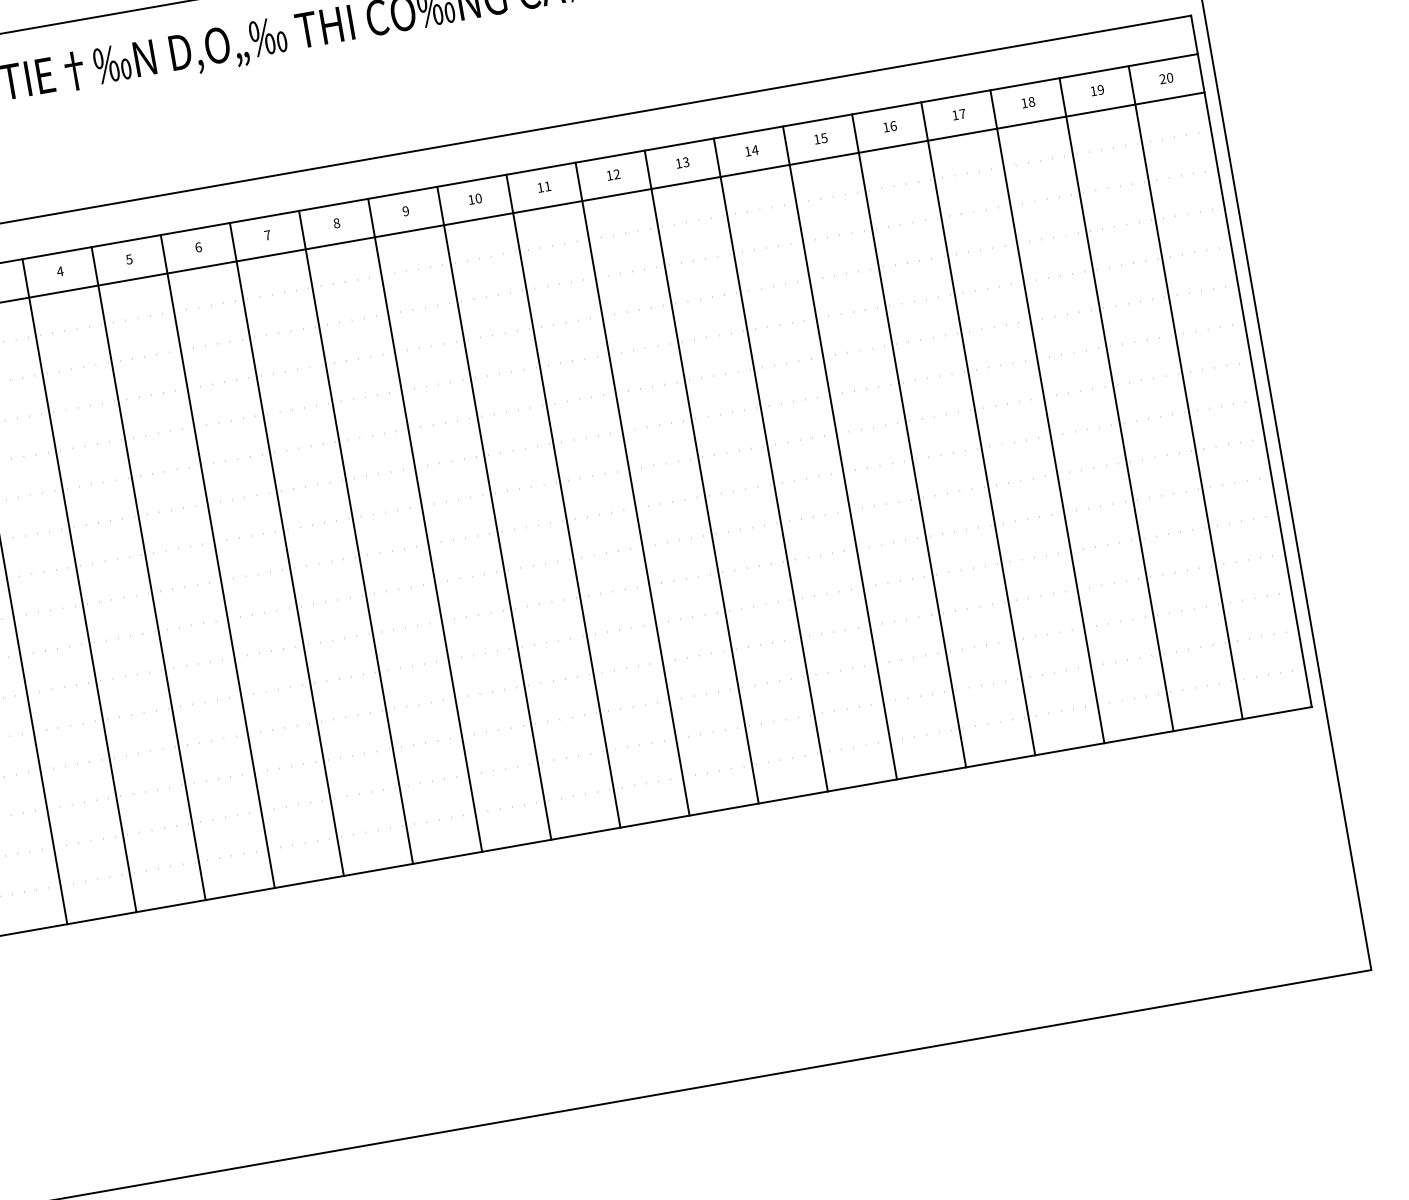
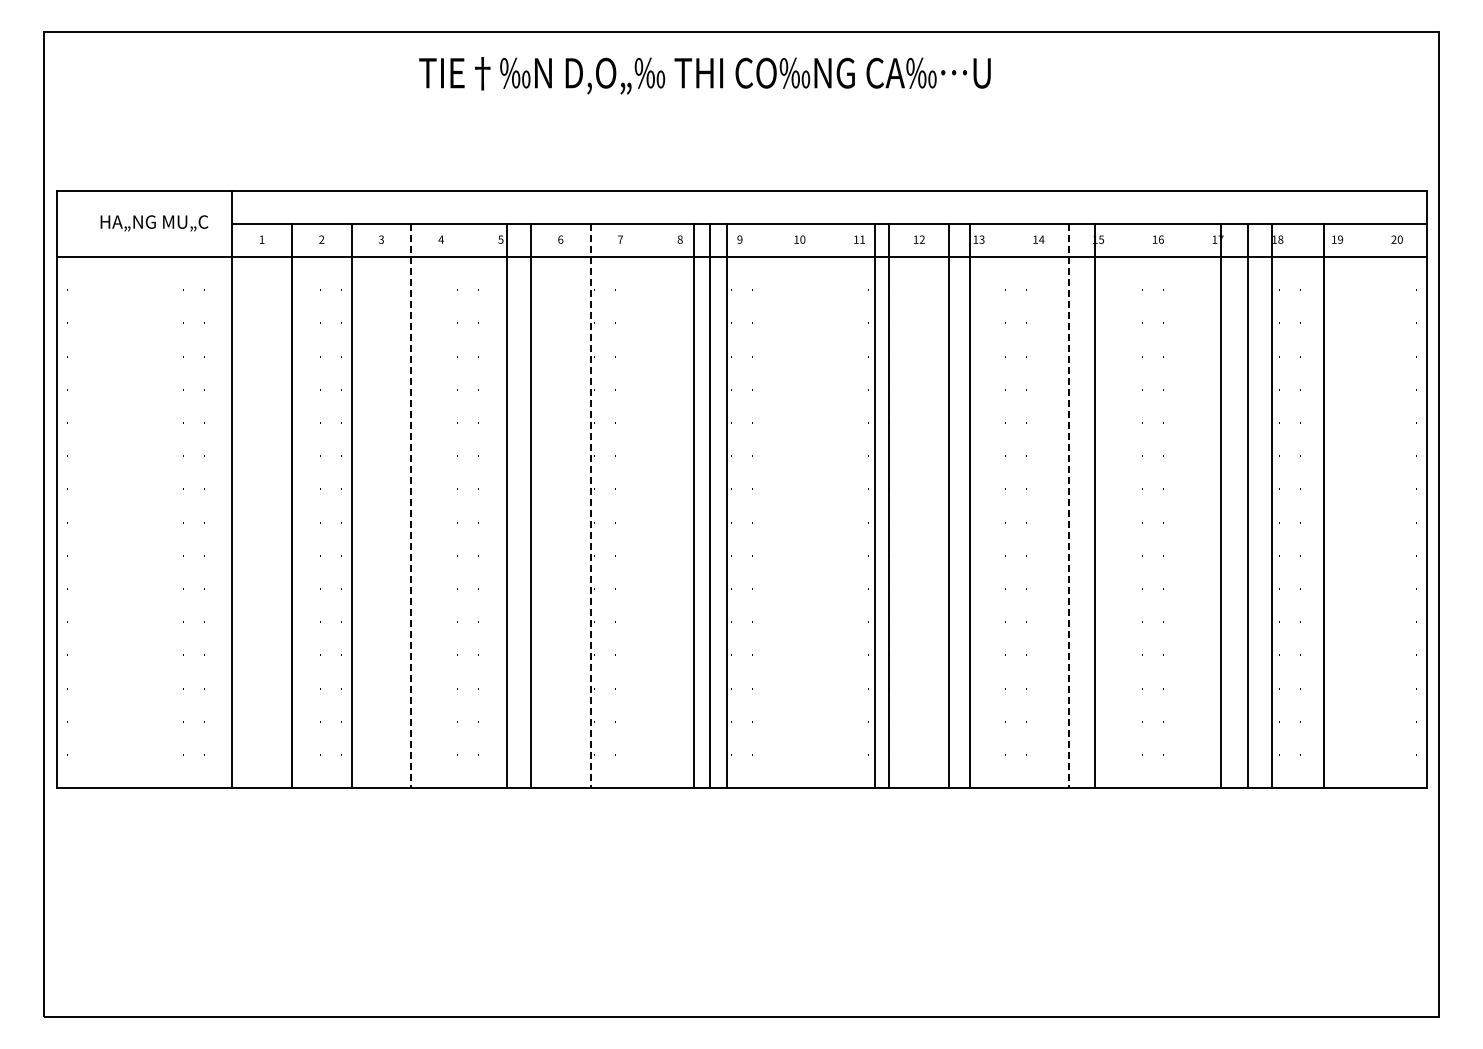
line: (1185, 392) -> (1324, 505), moved
line: (1116, 404) -> (1271, 505), moved
line: (978, 428) -> (1221, 505), moved
line: (909, 440) -> (1095, 505), moved
line: (840, 453) -> (1068, 506), solid -> dashed
line: (770, 464) -> (969, 505), moved
line: (563, 500) -> (874, 505), moved
line: (493, 512) -> (726, 505), moved
line: (356, 536) -> (694, 505), moved
line: (286, 550) -> (590, 506), solid -> dashed
line: (148, 573) -> (507, 505), moved
line: (79, 586) -> (411, 506), solid -> dashed

